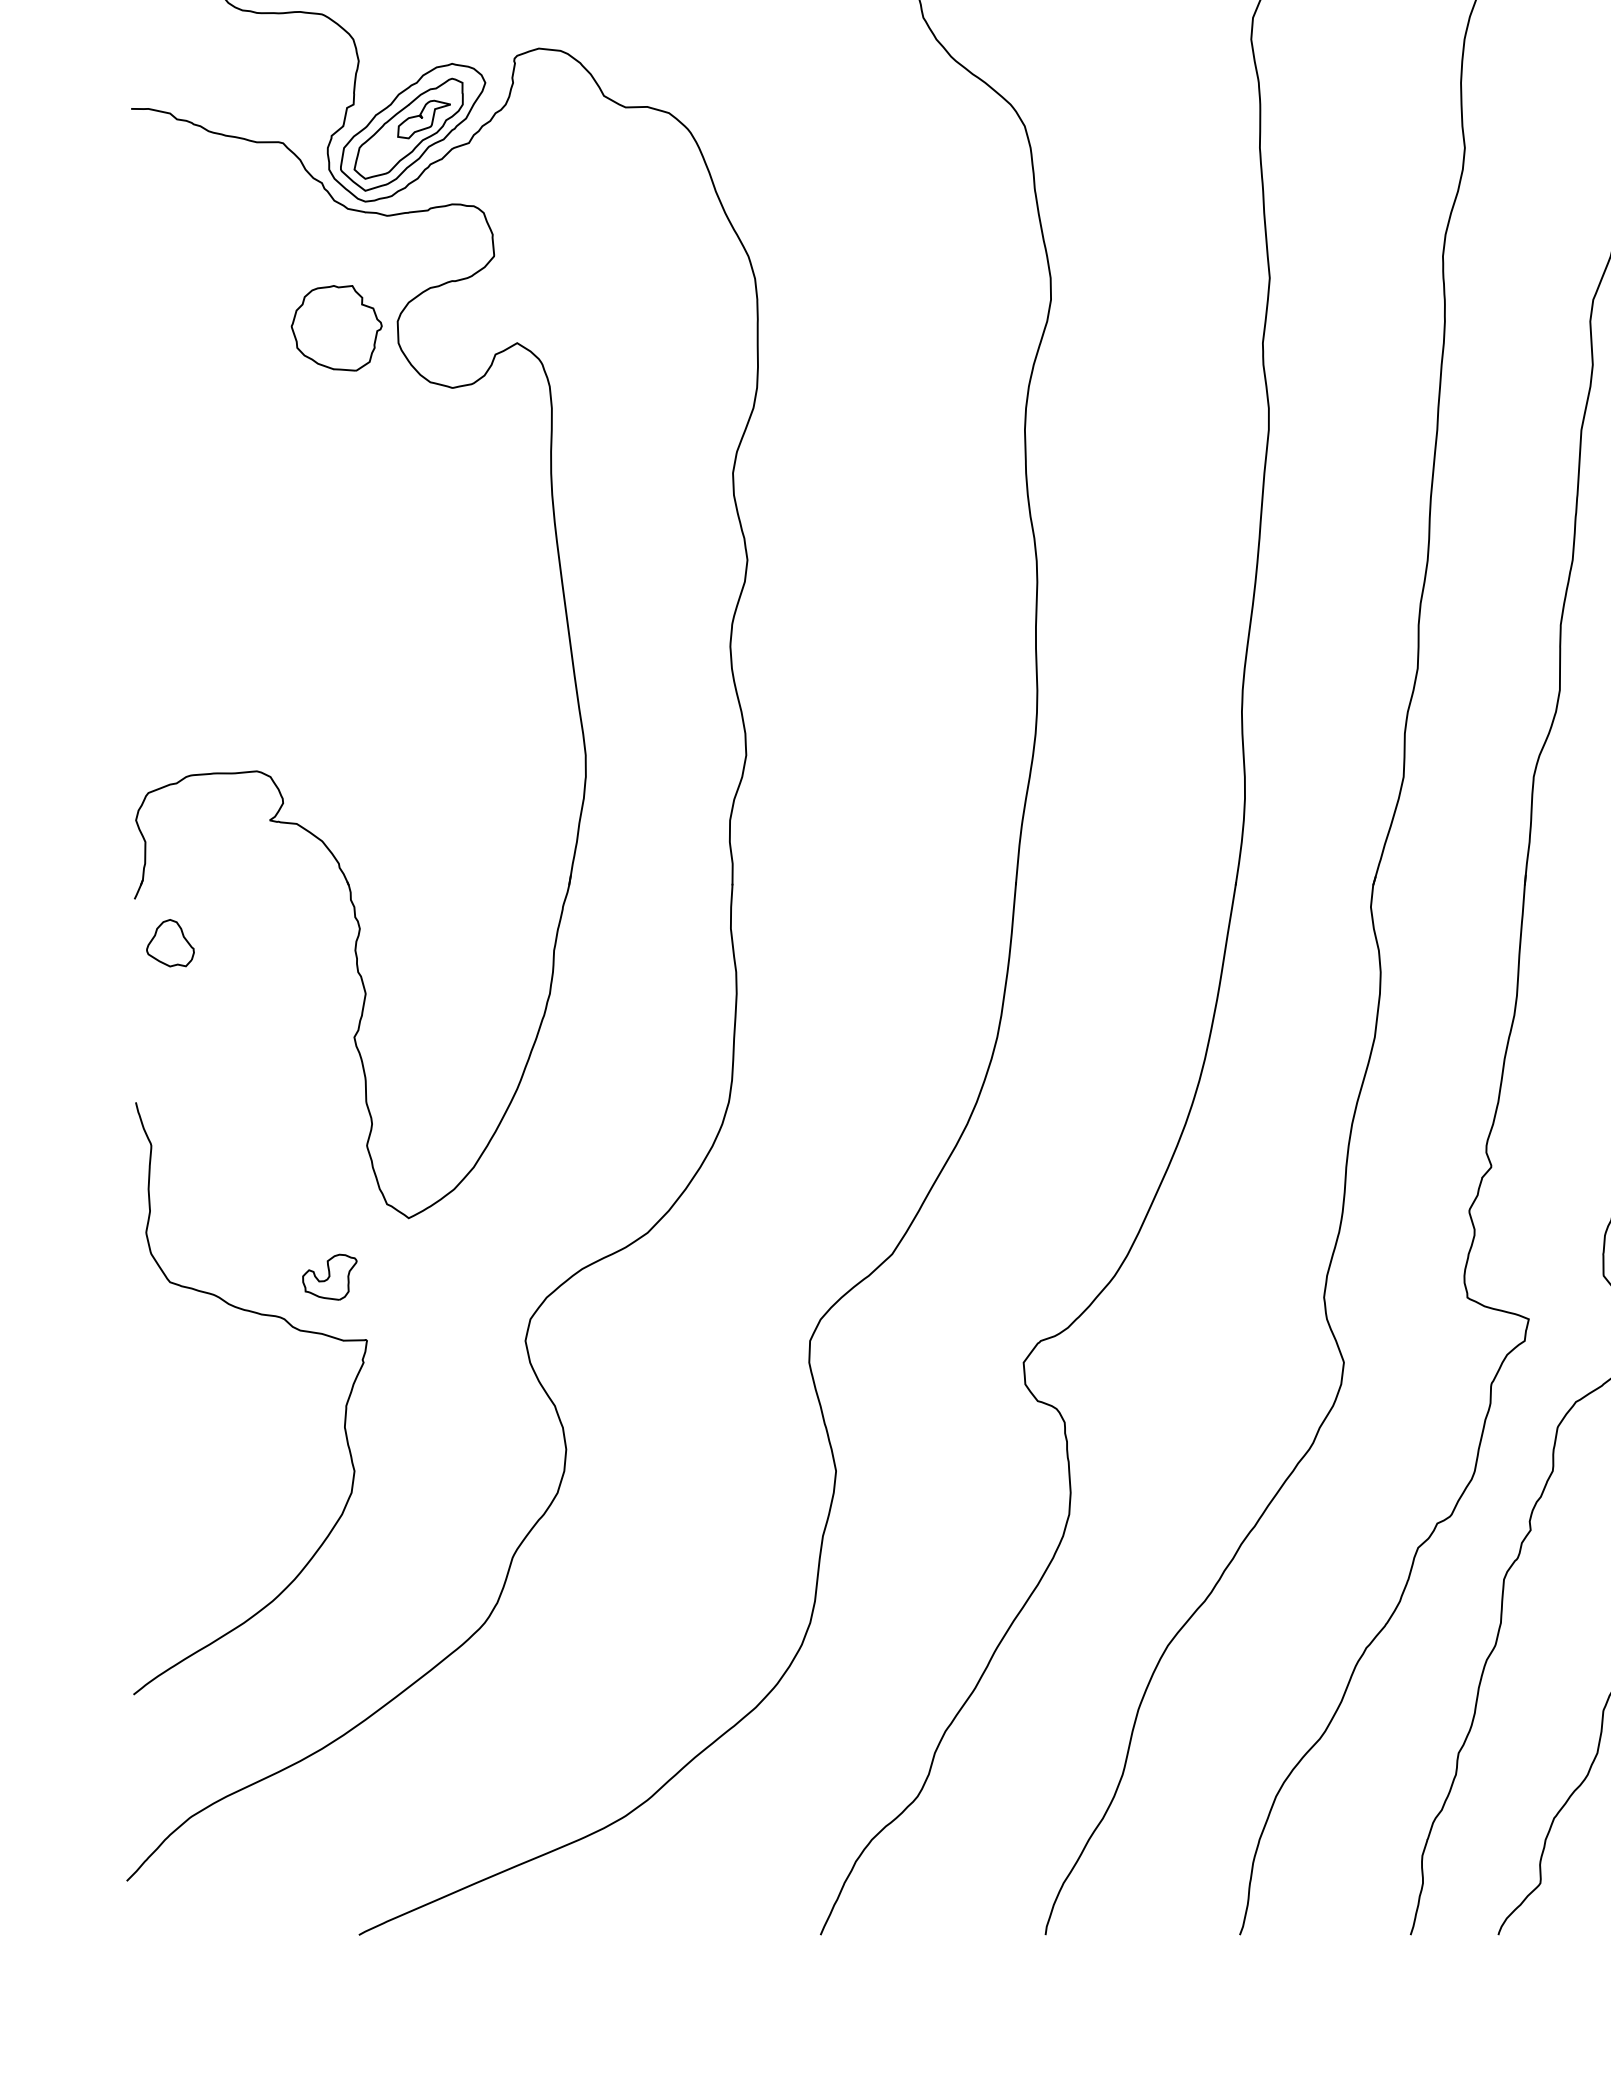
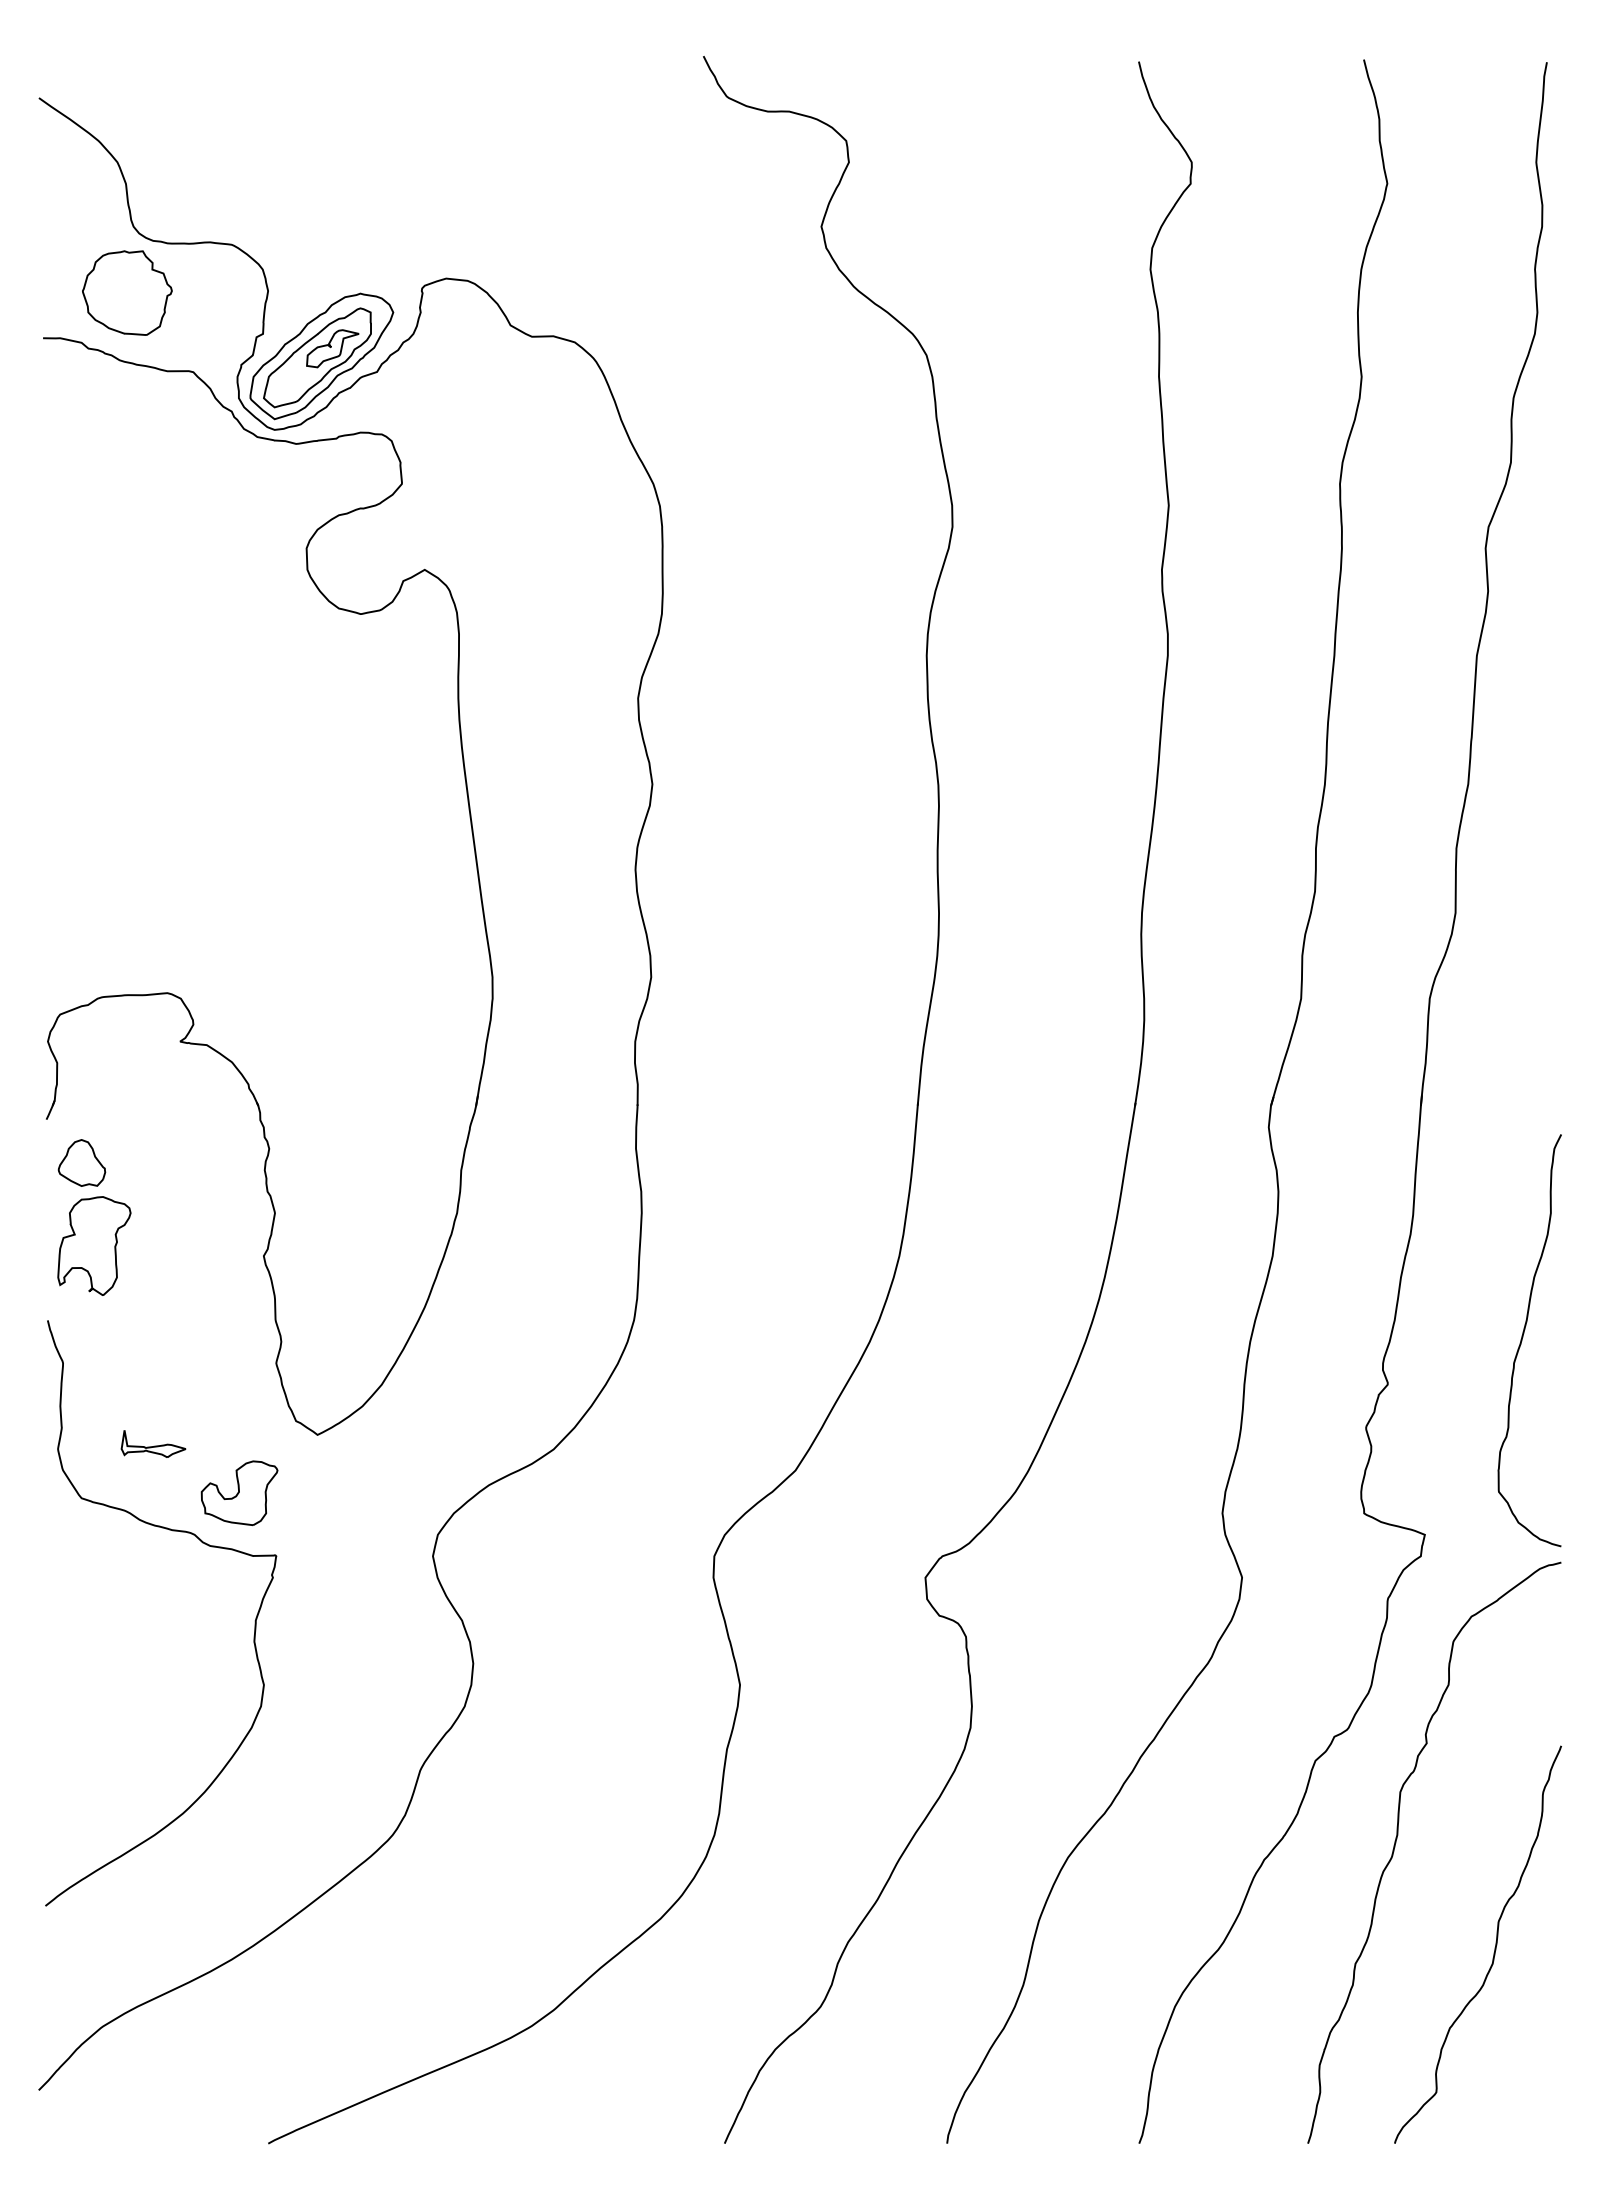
part: (336, 327) -> (127, 292), moved
part: (183, 1026) -> (94, 1245), added
part: (242, 1226) -> (153, 1443), added
part: (329, 1277) -> (239, 1493), size x1.43

